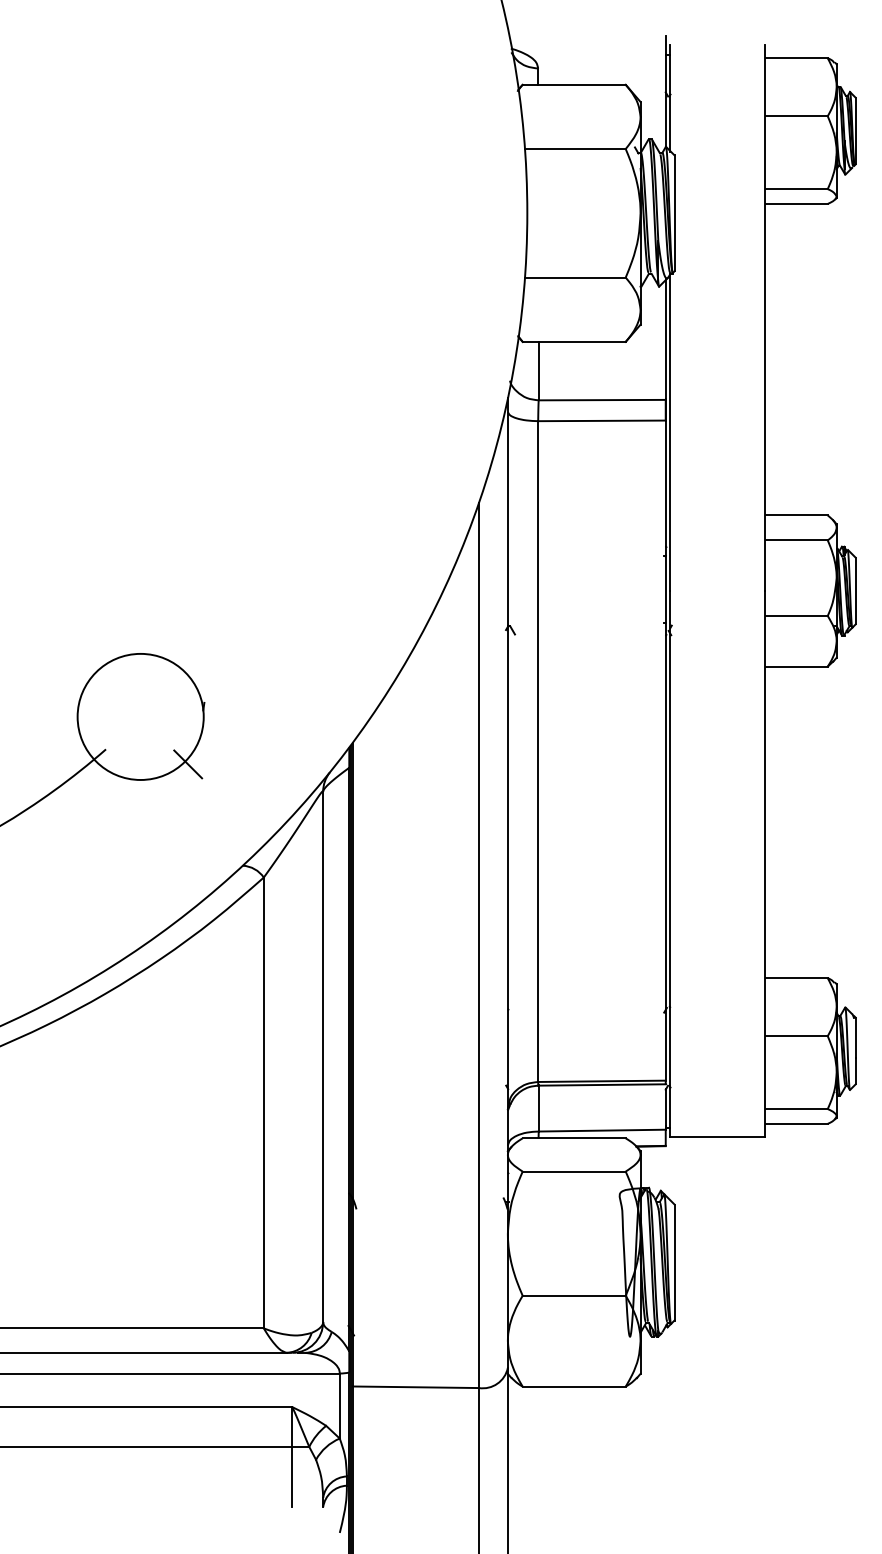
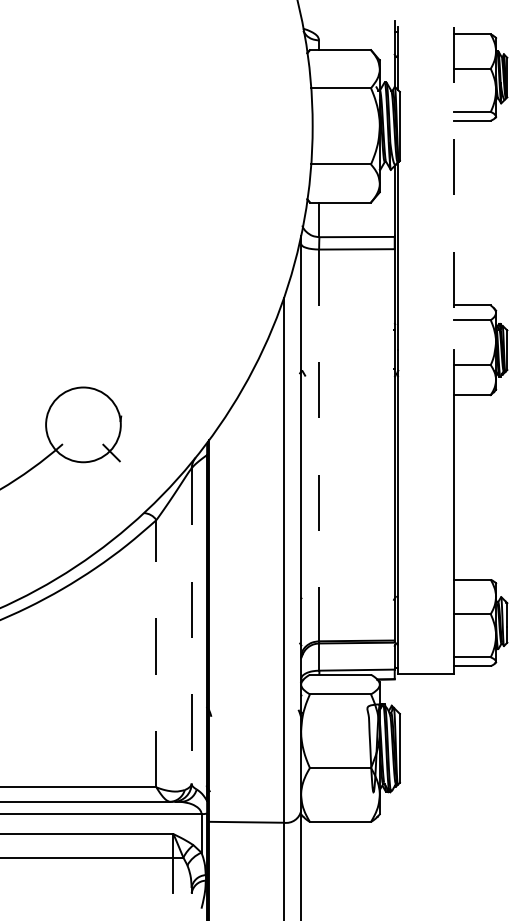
line: (764, 318) -> (453, 188), solid -> dashed
line: (538, 751) -> (319, 445), solid -> dashed
line: (322, 1057) -> (191, 626), solid -> dashed
line: (263, 1102) -> (156, 653), solid -> dashed

